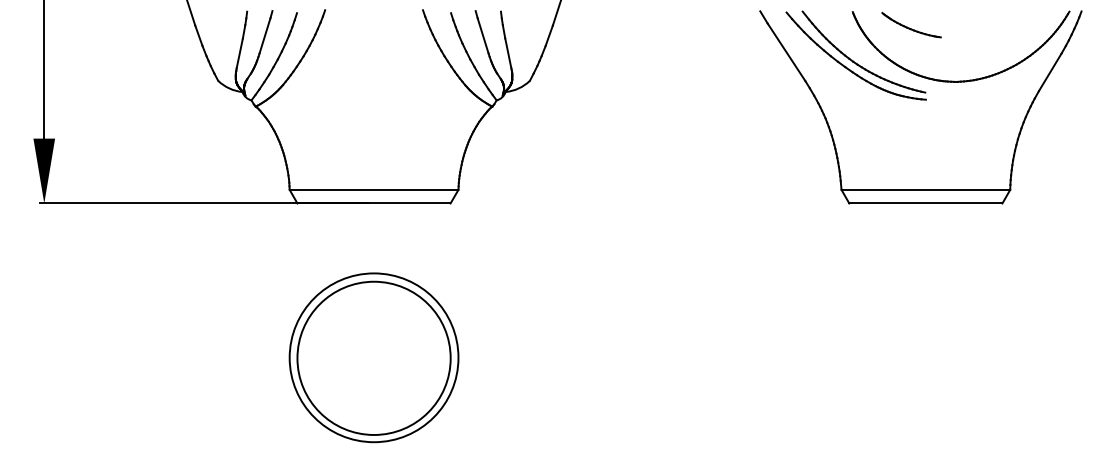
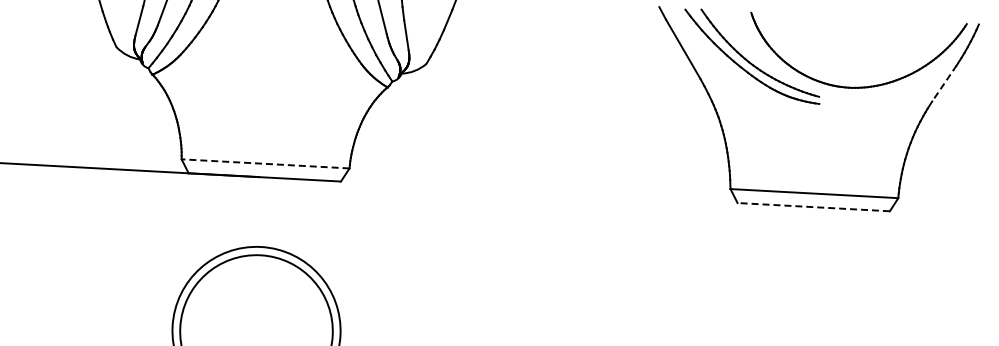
part: (911, 24) -> (809, 28), removed
line: (1050, 72) -> (944, 83), solid -> dashed
line: (373, 189) -> (265, 163), solid -> dashed
line: (925, 203) -> (813, 207), solid -> dashed

